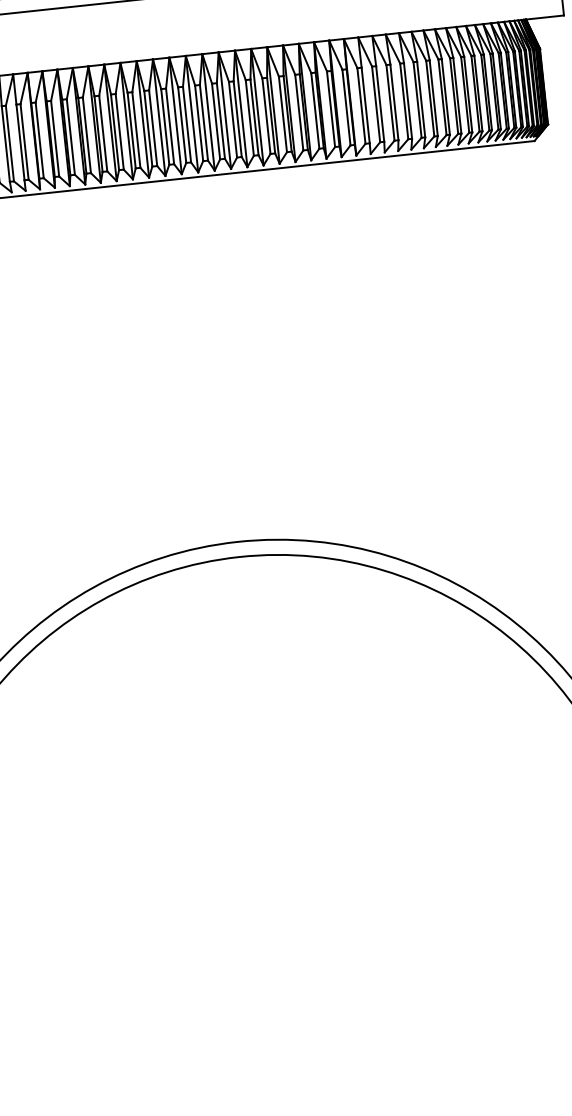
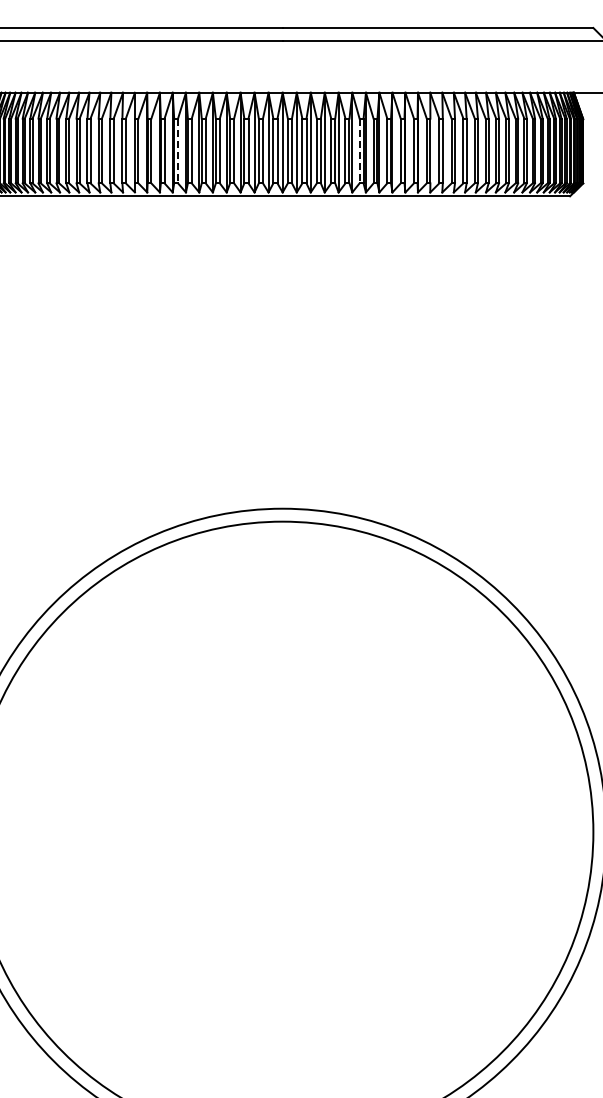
line: (282, 114) -> (359, 151), solid -> dashed
line: (71, 137) -> (178, 151), solid -> dashed

